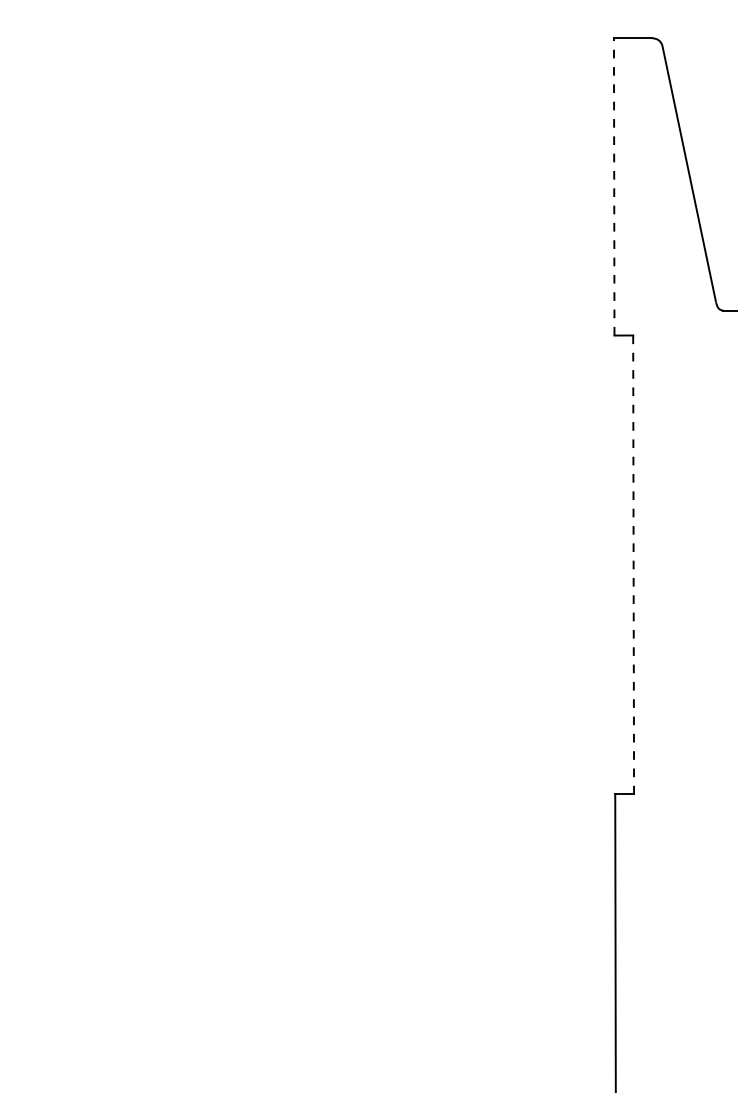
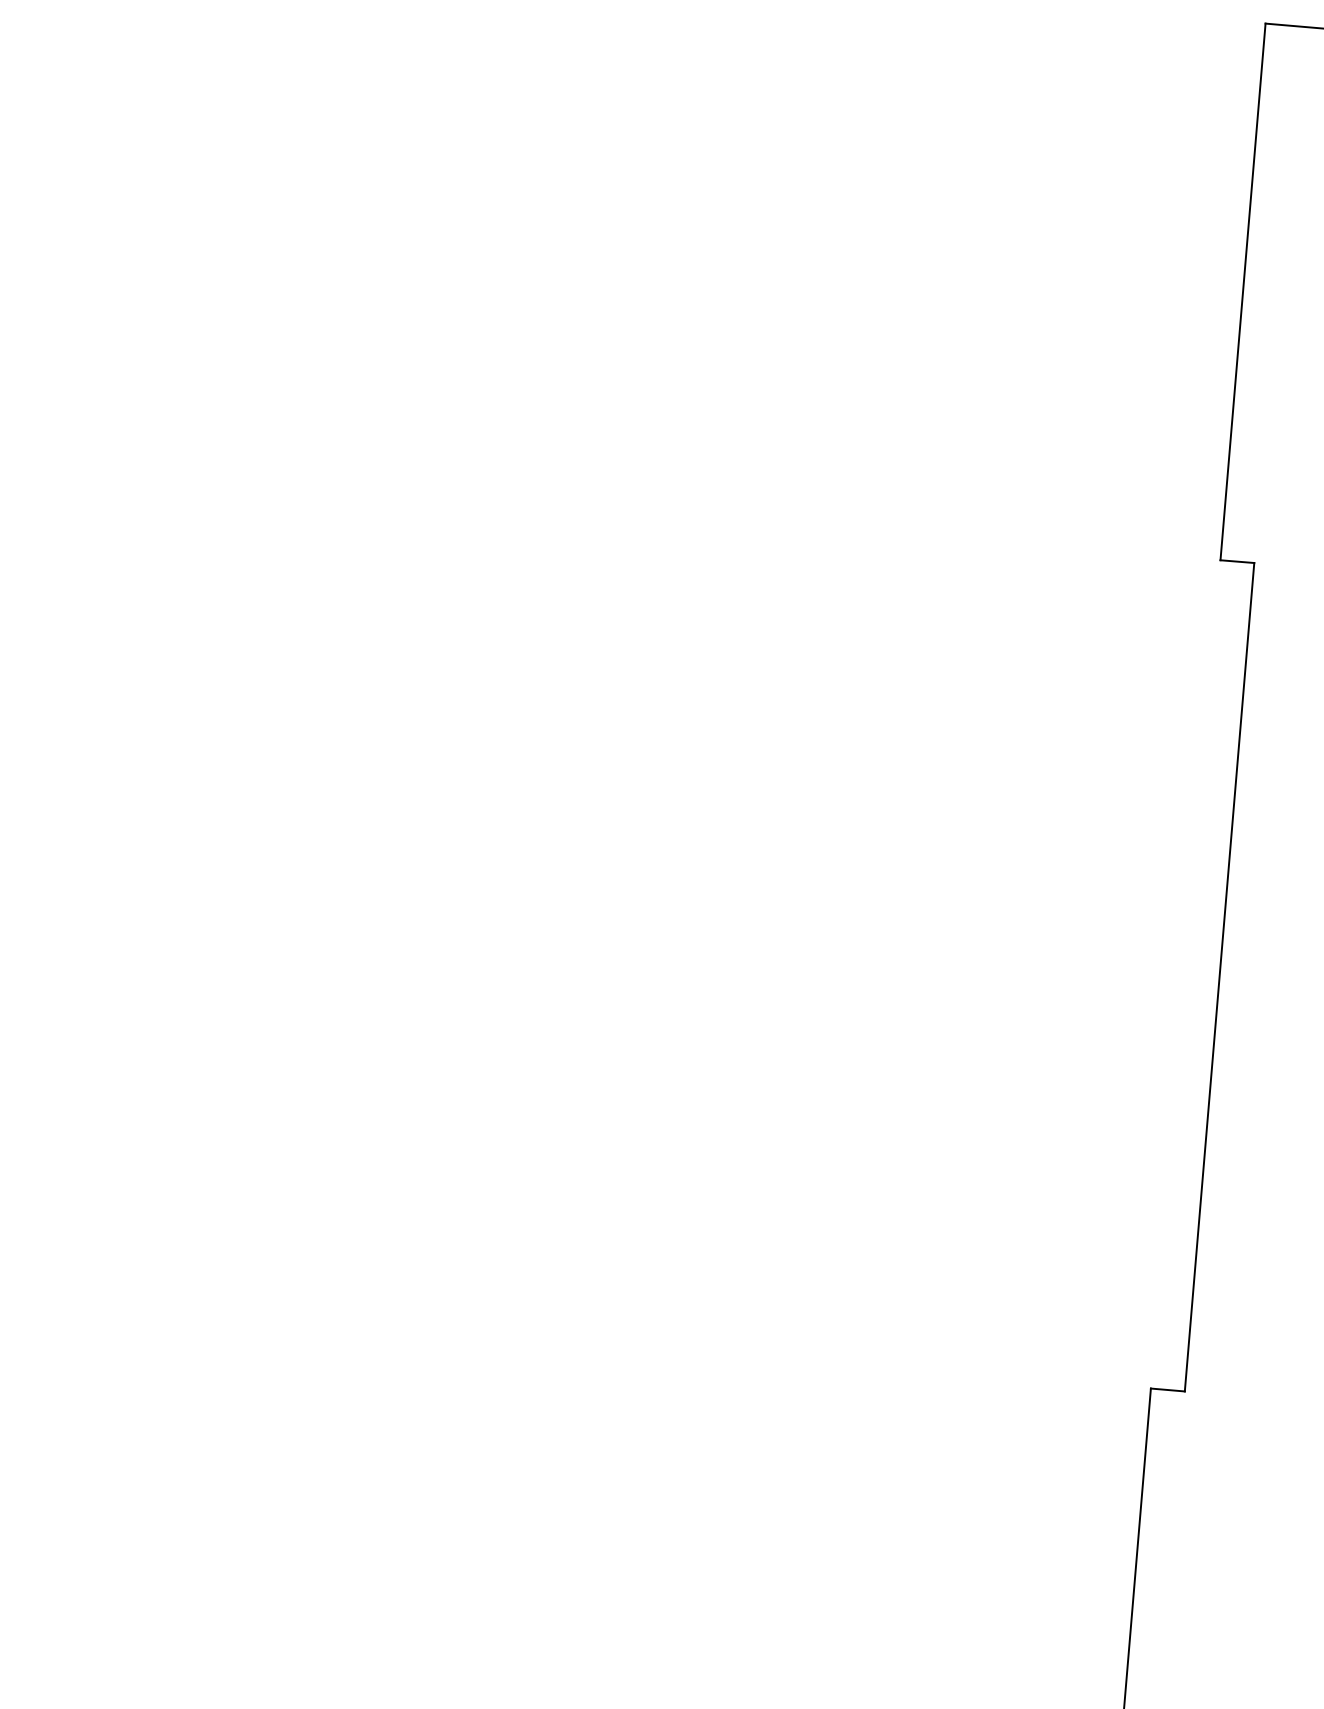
line: (614, 186) -> (1243, 291), dashed -> solid
line: (633, 565) -> (1219, 978), dashed -> solid

